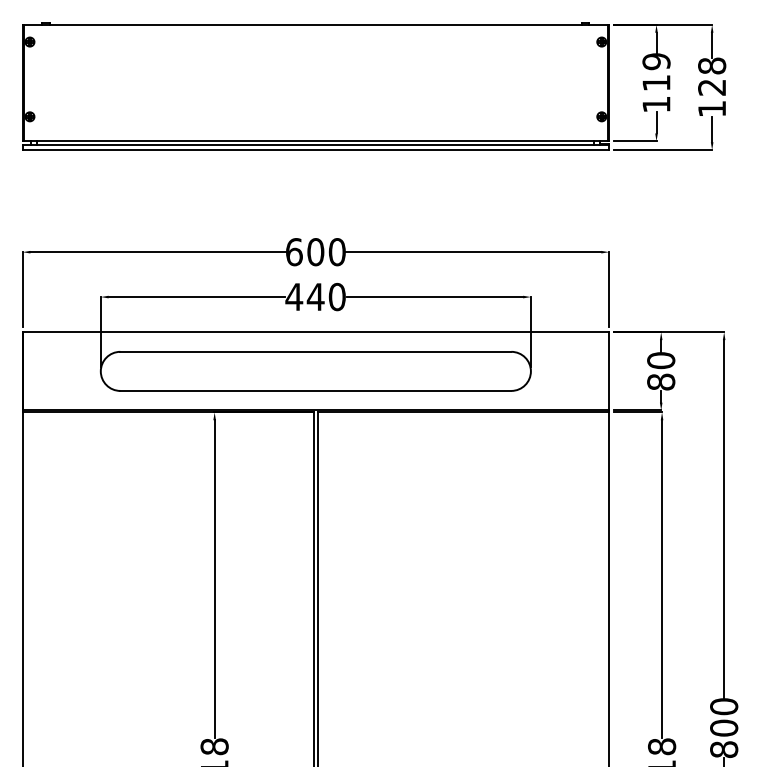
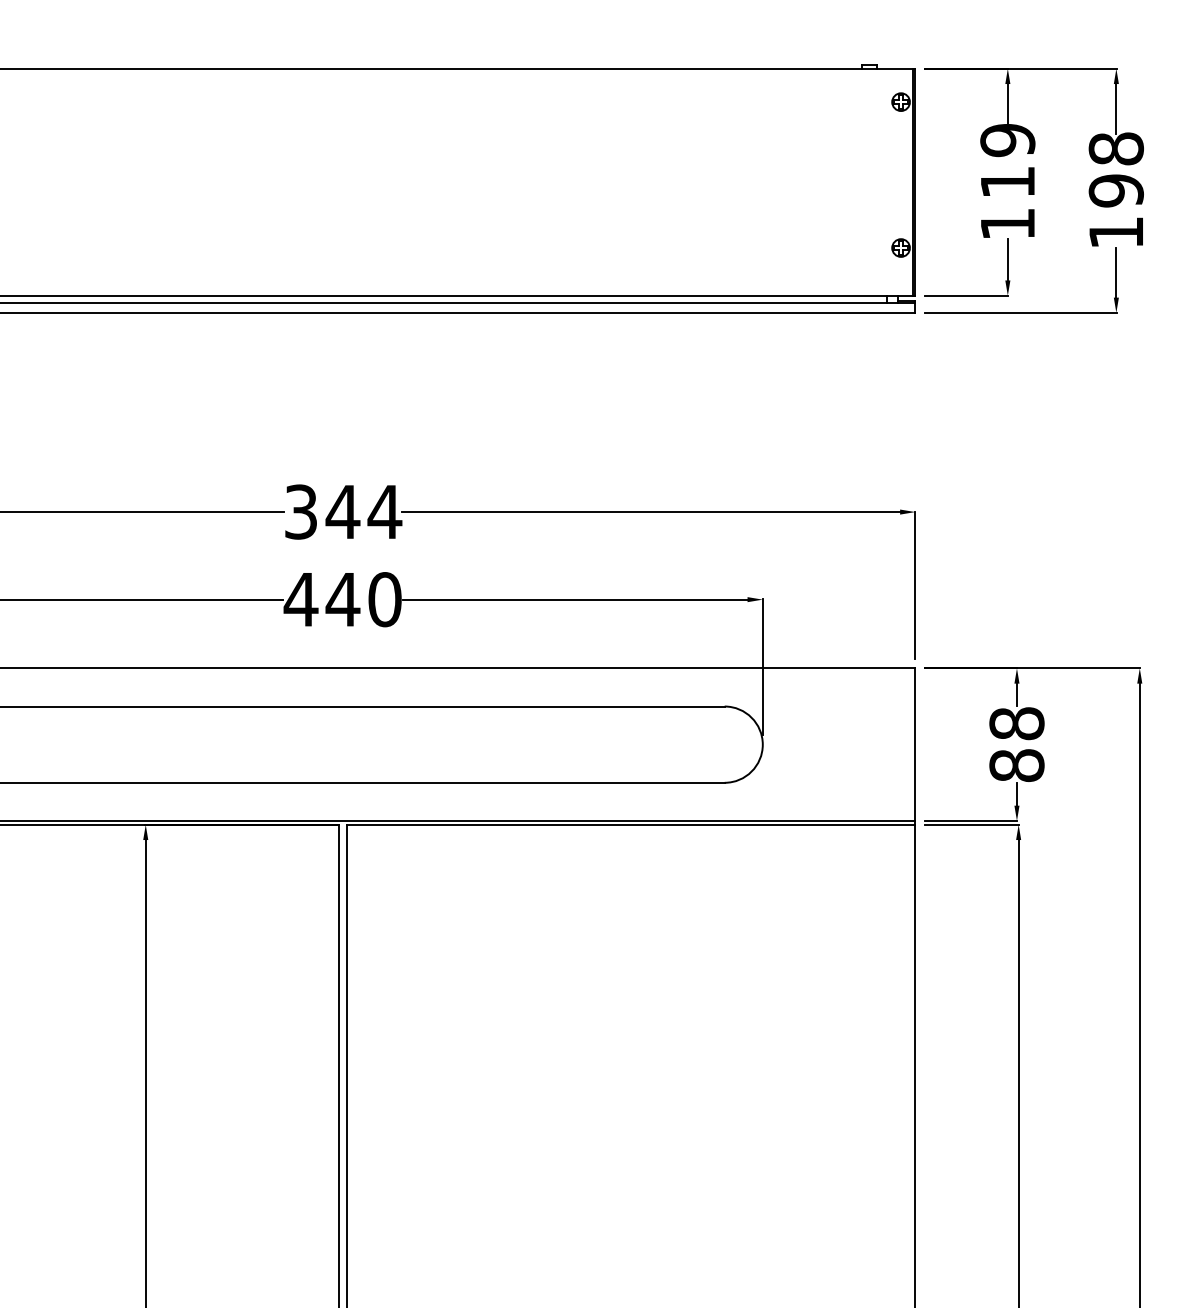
text: (712, 87) -> (1117, 190), 128 -> 198
text: (316, 252) -> (344, 512), 600 -> 344
text: (661, 360) -> (1017, 723), 80 -> 88

